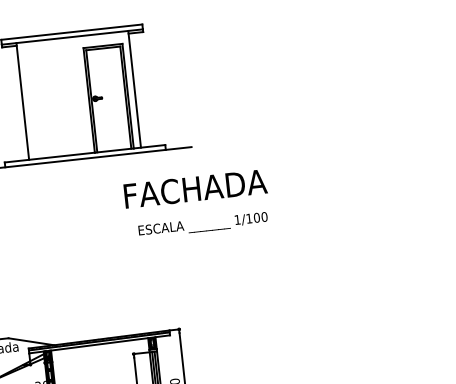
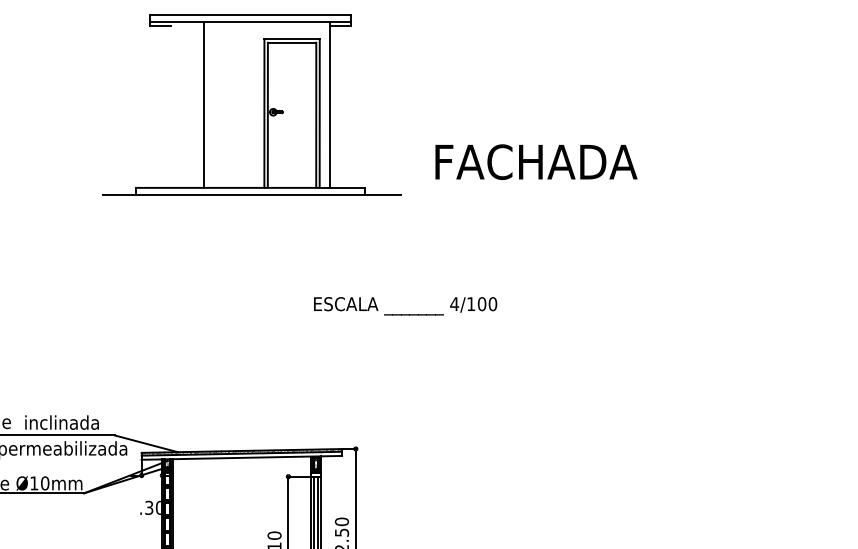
line: (22, 101) -> (203, 104), moved
text: (195, 188) -> (536, 161), moved
text: (237, 219) -> (454, 303), 1/100 -> 4/100

